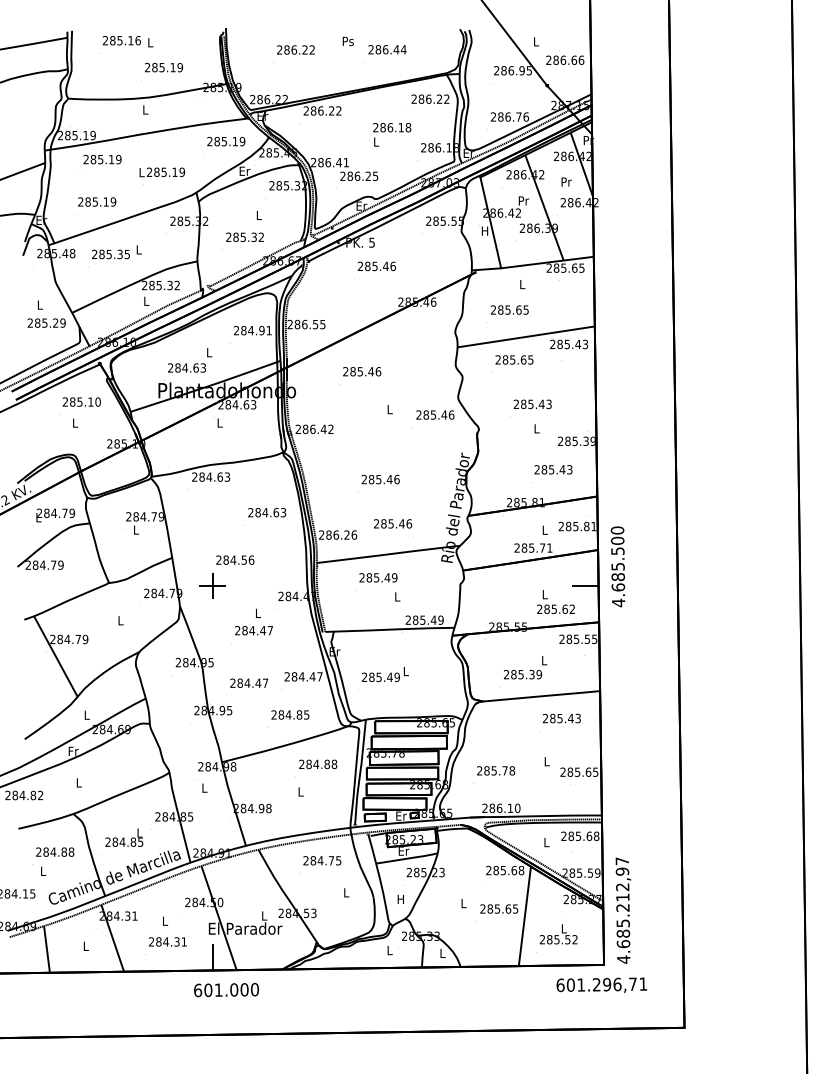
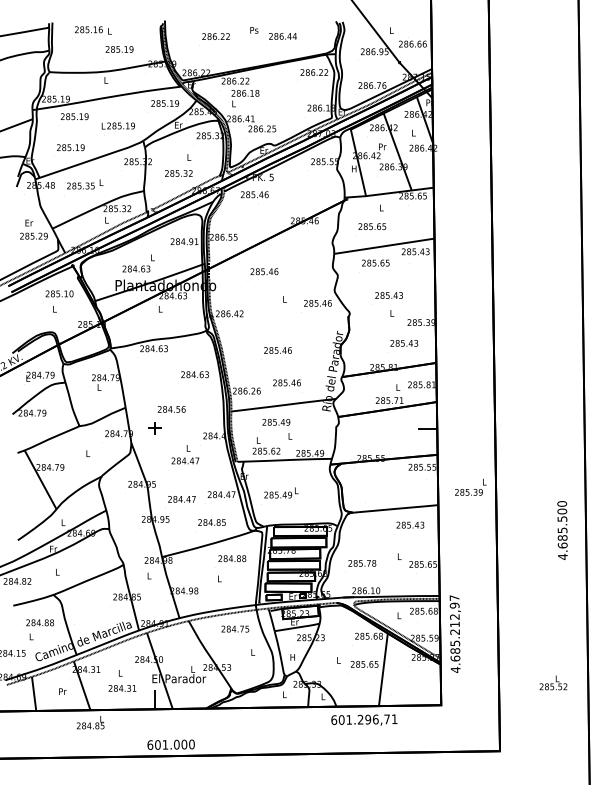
text: (390, 134) -> (244, 98), moved
text: (566, 181) -> (413, 132), Pr -> L
text: (376, 266) -> (254, 194), moved
text: (40, 304) -> (29, 222), L -> Er
text: (617, 566) -> (562, 530), moved
part: (212, 585) -> (155, 427), size x0.7
text: (555, 601) -> (266, 445), moved
text: (525, 667) -> (470, 487), moved
text: (124, 837) -> (90, 722), moved
text: (623, 910) -> (455, 634), moved
text: (558, 934) -> (553, 682), moved
text: (86, 945) -> (63, 691), L -> Pr
text: (601, 984) -> (364, 719), moved
text: (226, 990) -> (171, 745), moved

